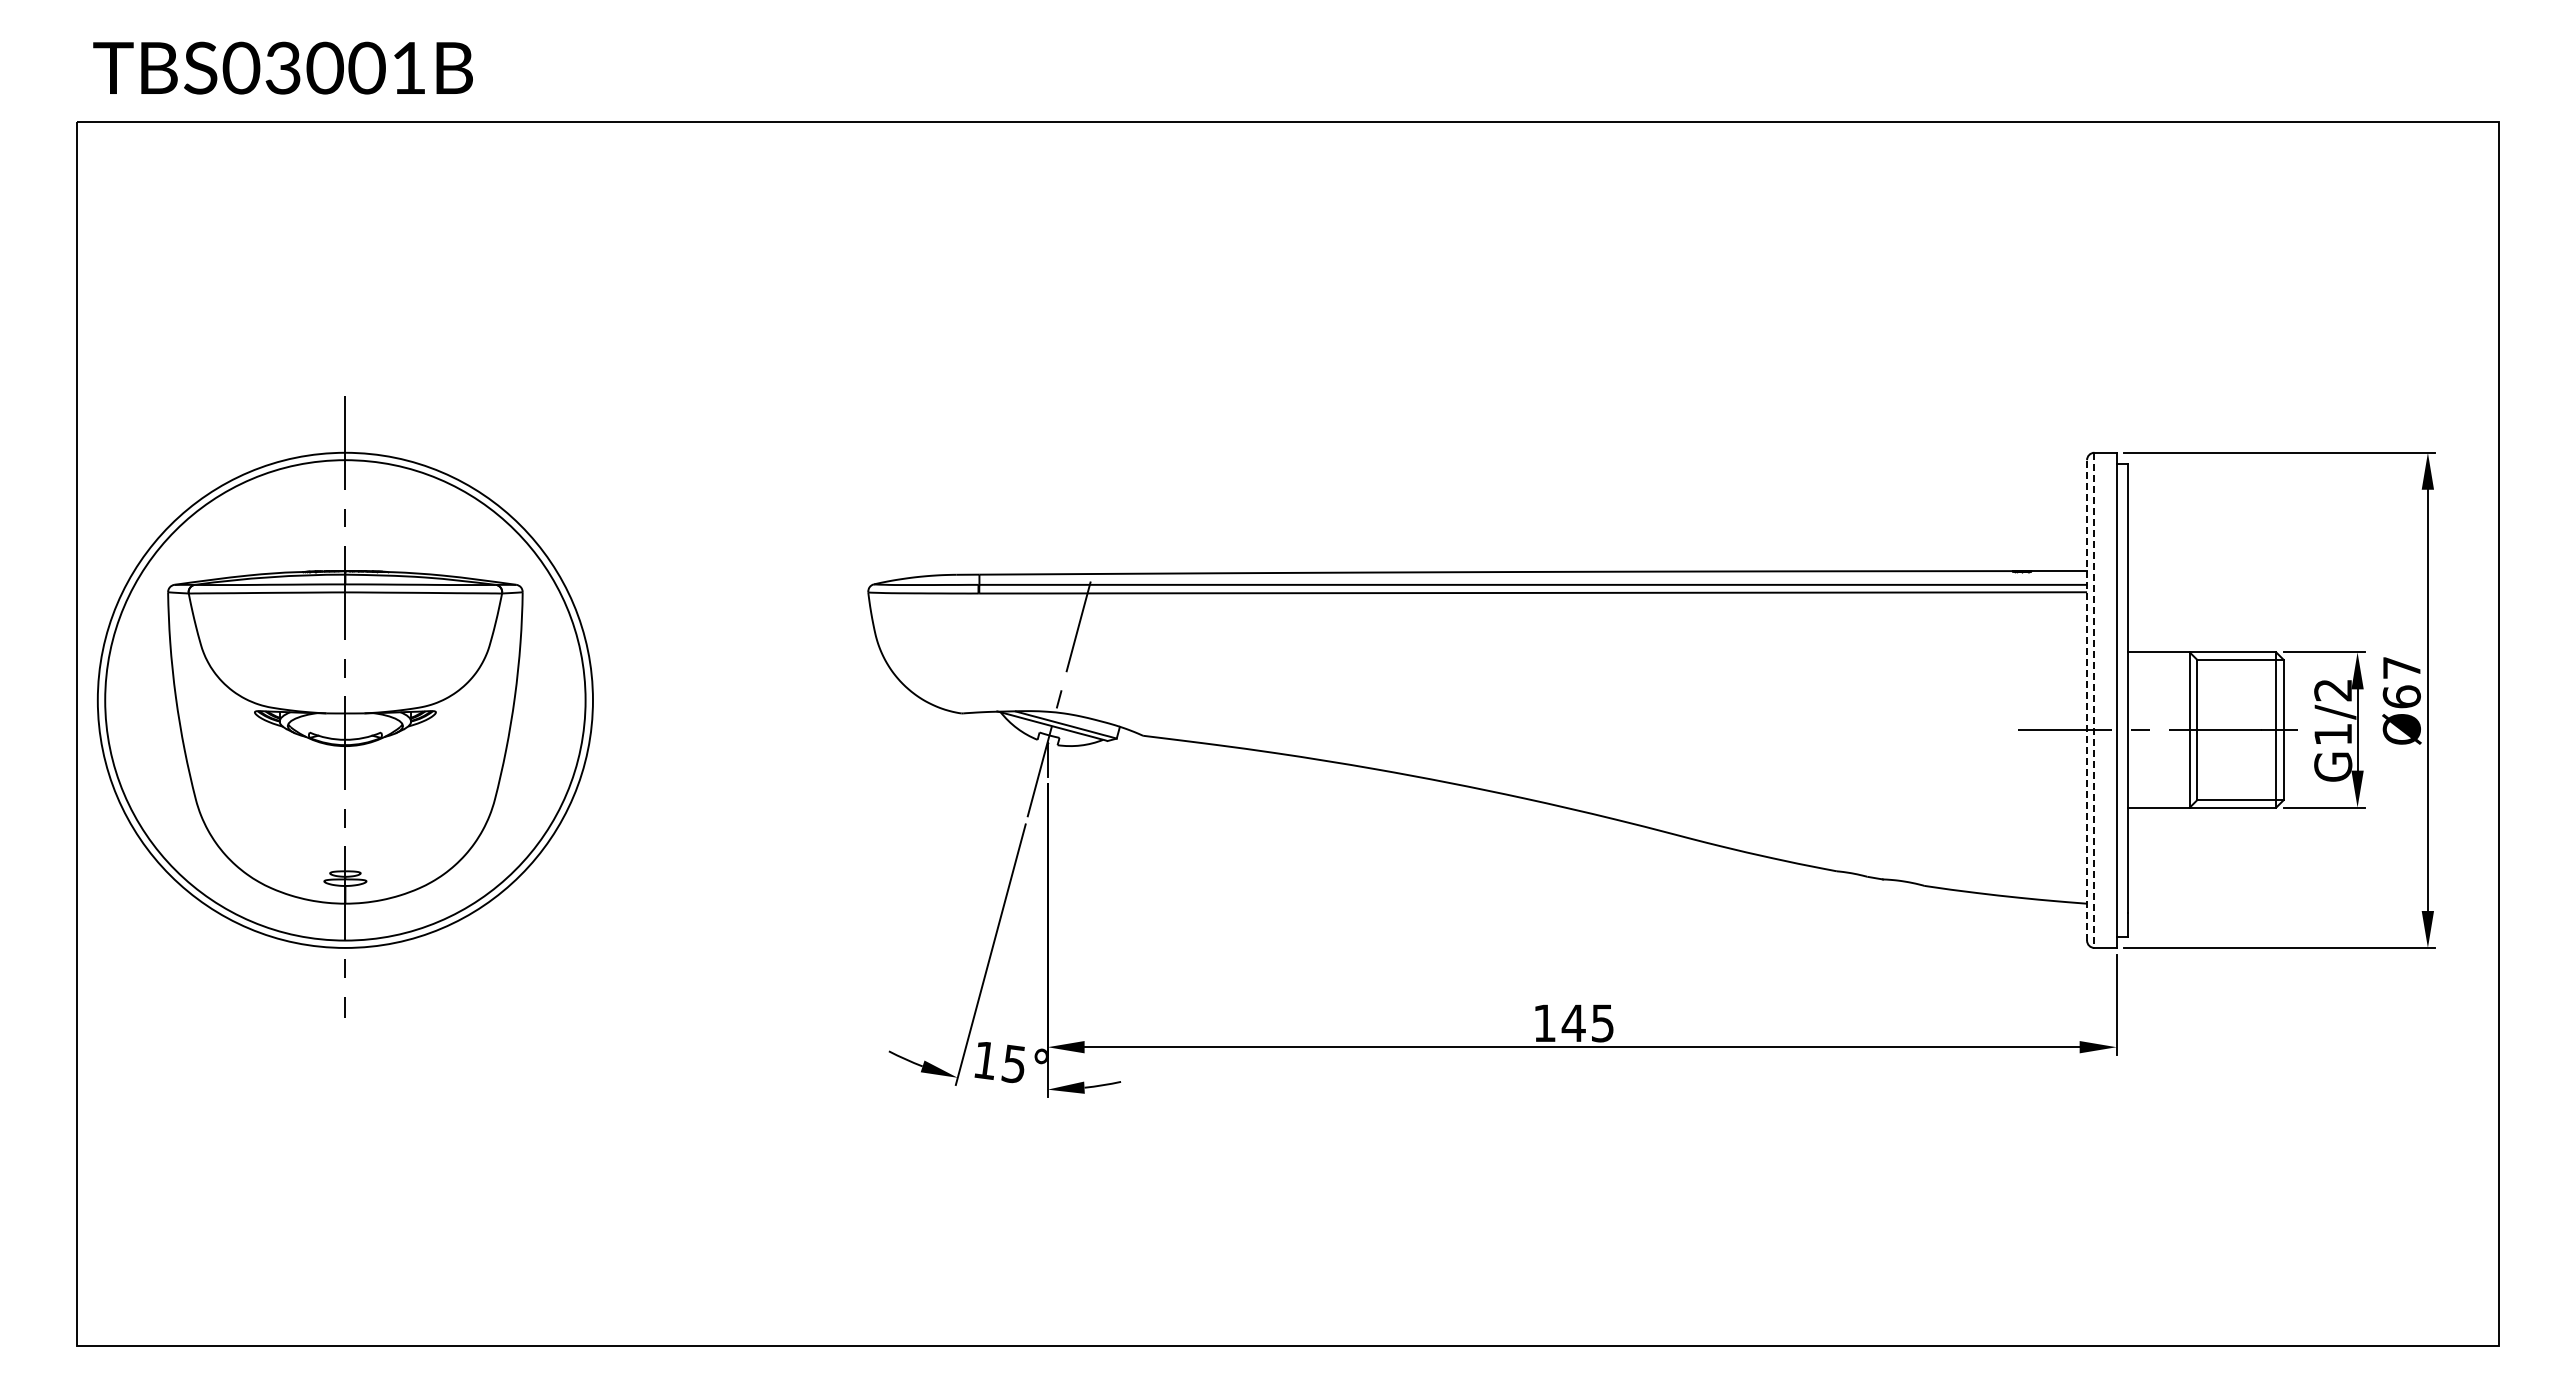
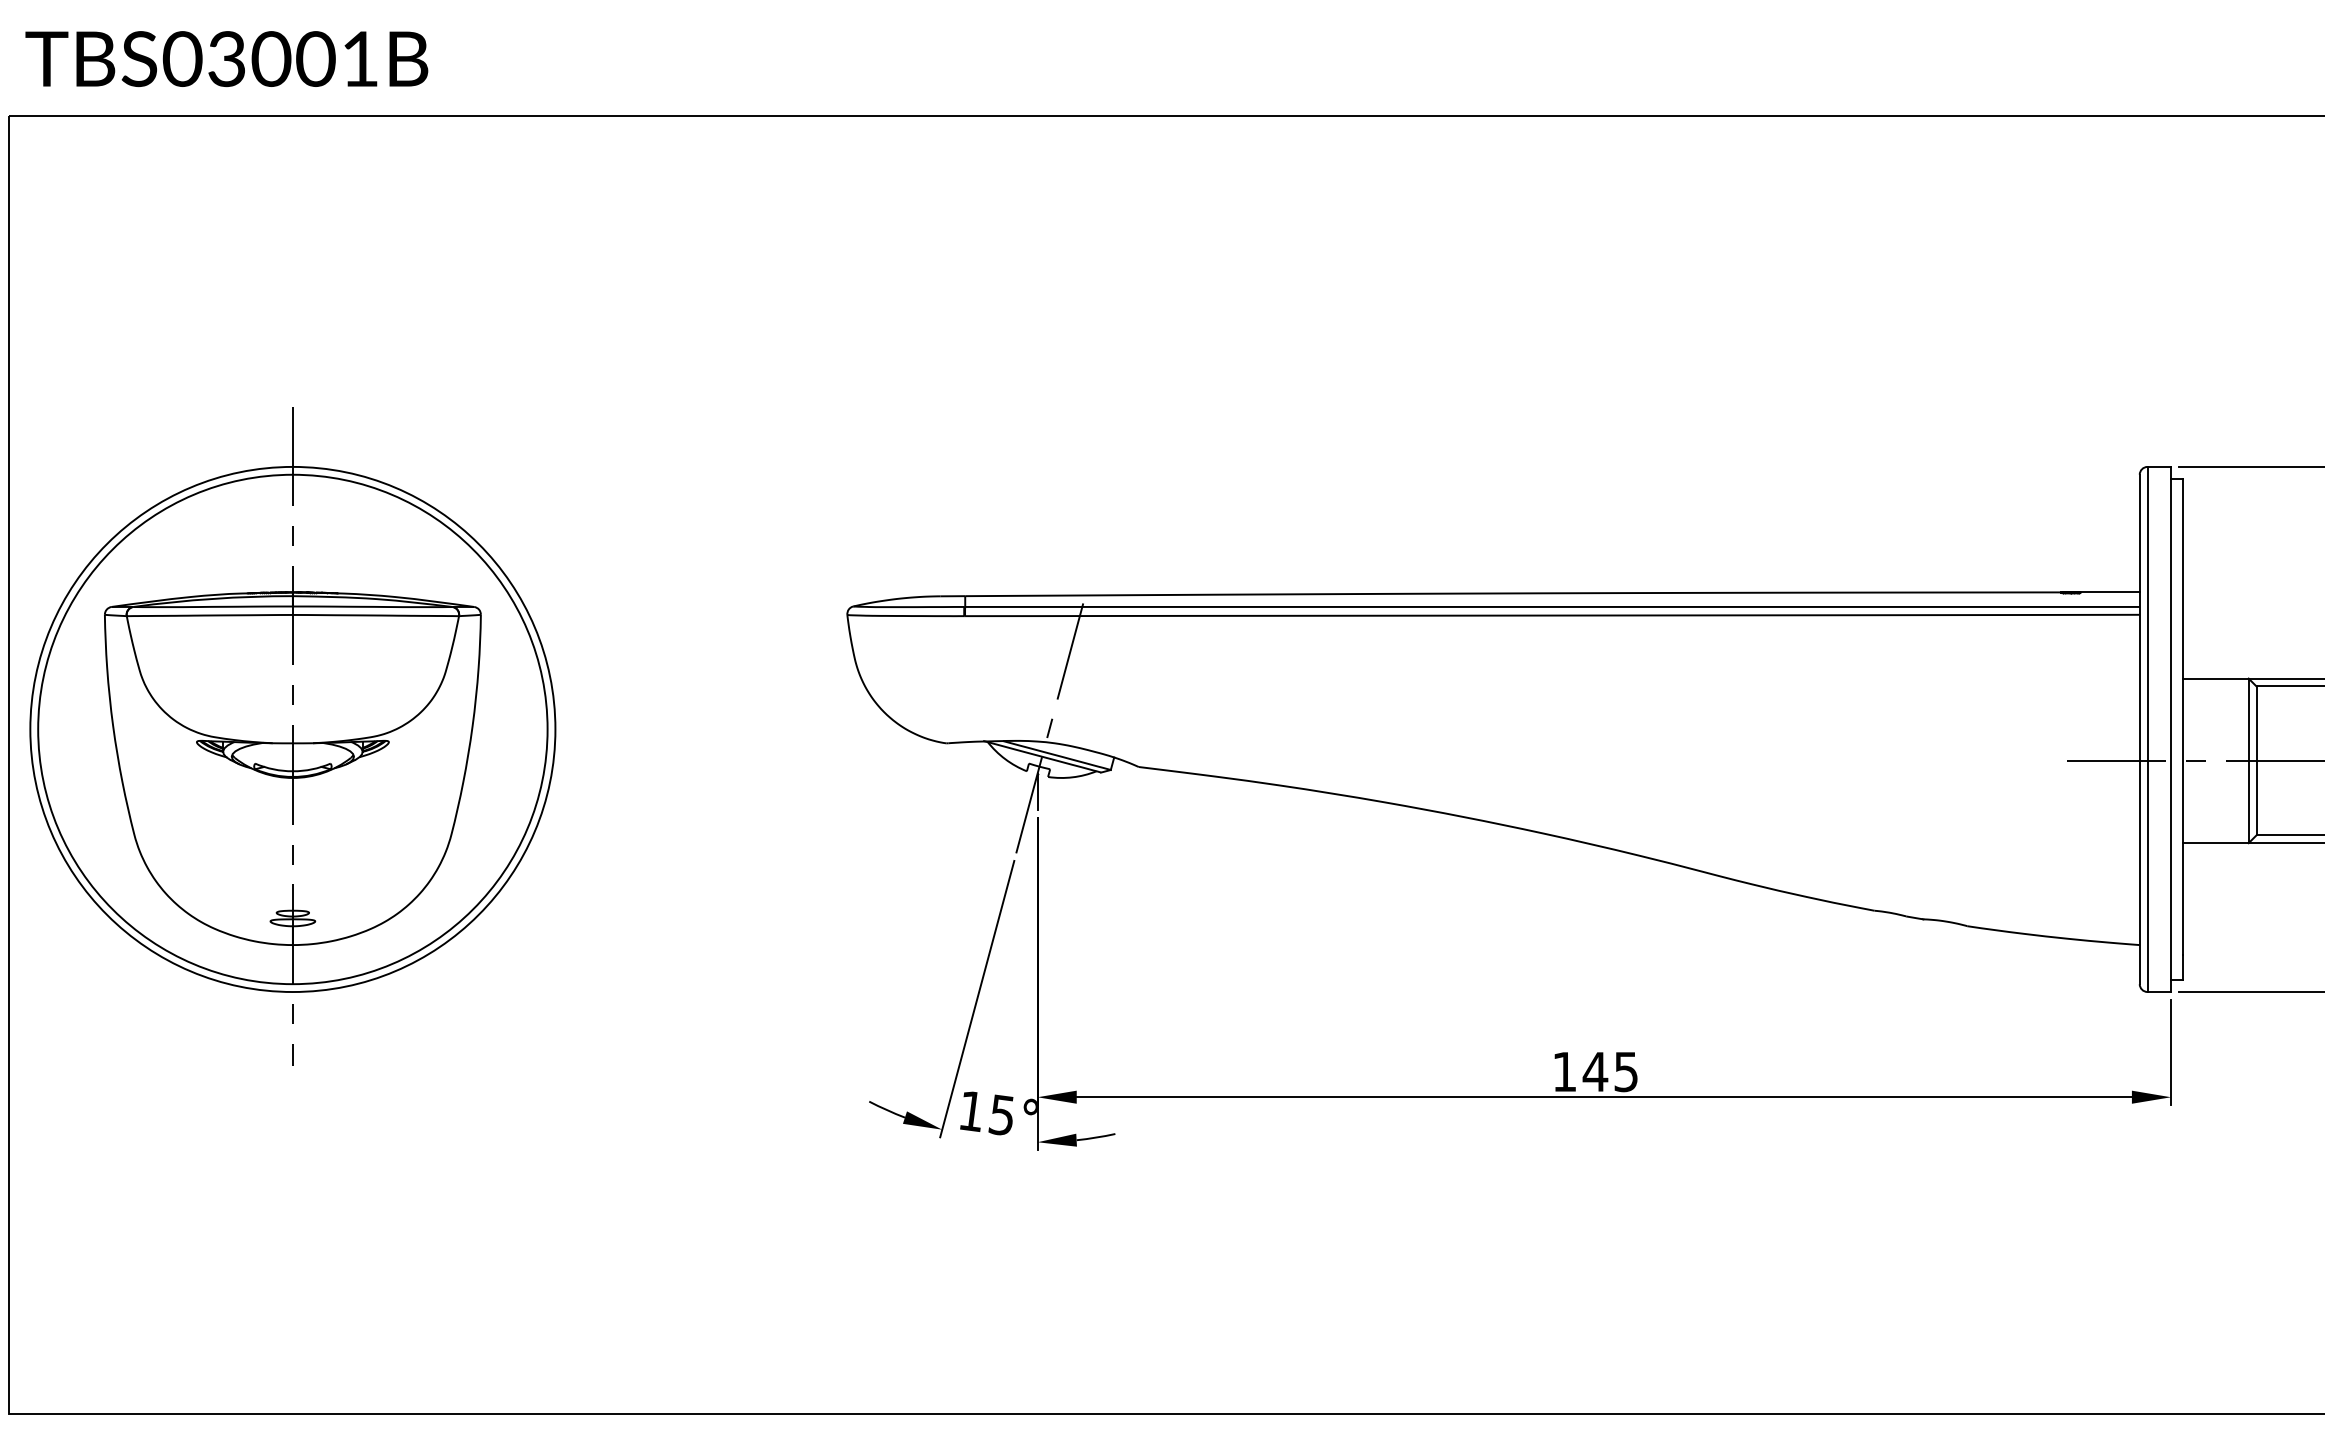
line: (2087, 699) -> (2140, 728), dashed -> solid
line: (2094, 700) -> (2147, 729), dashed -> solid

